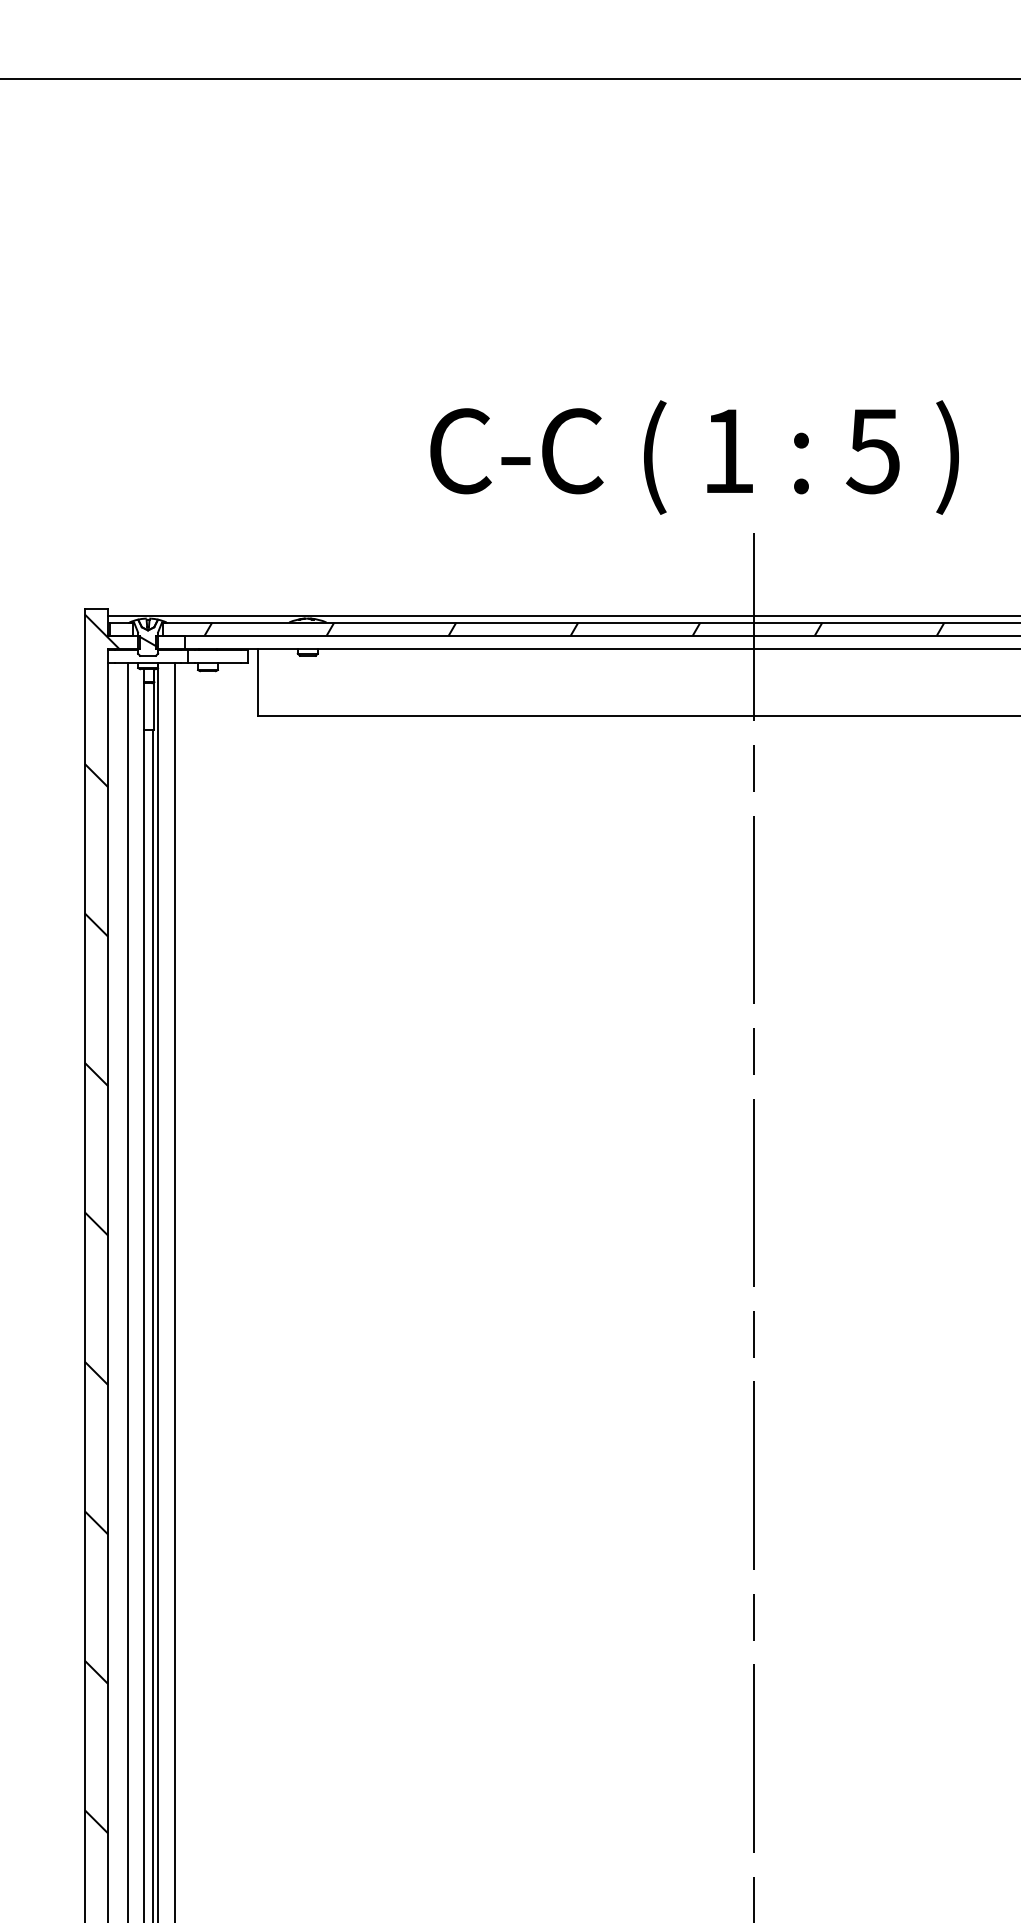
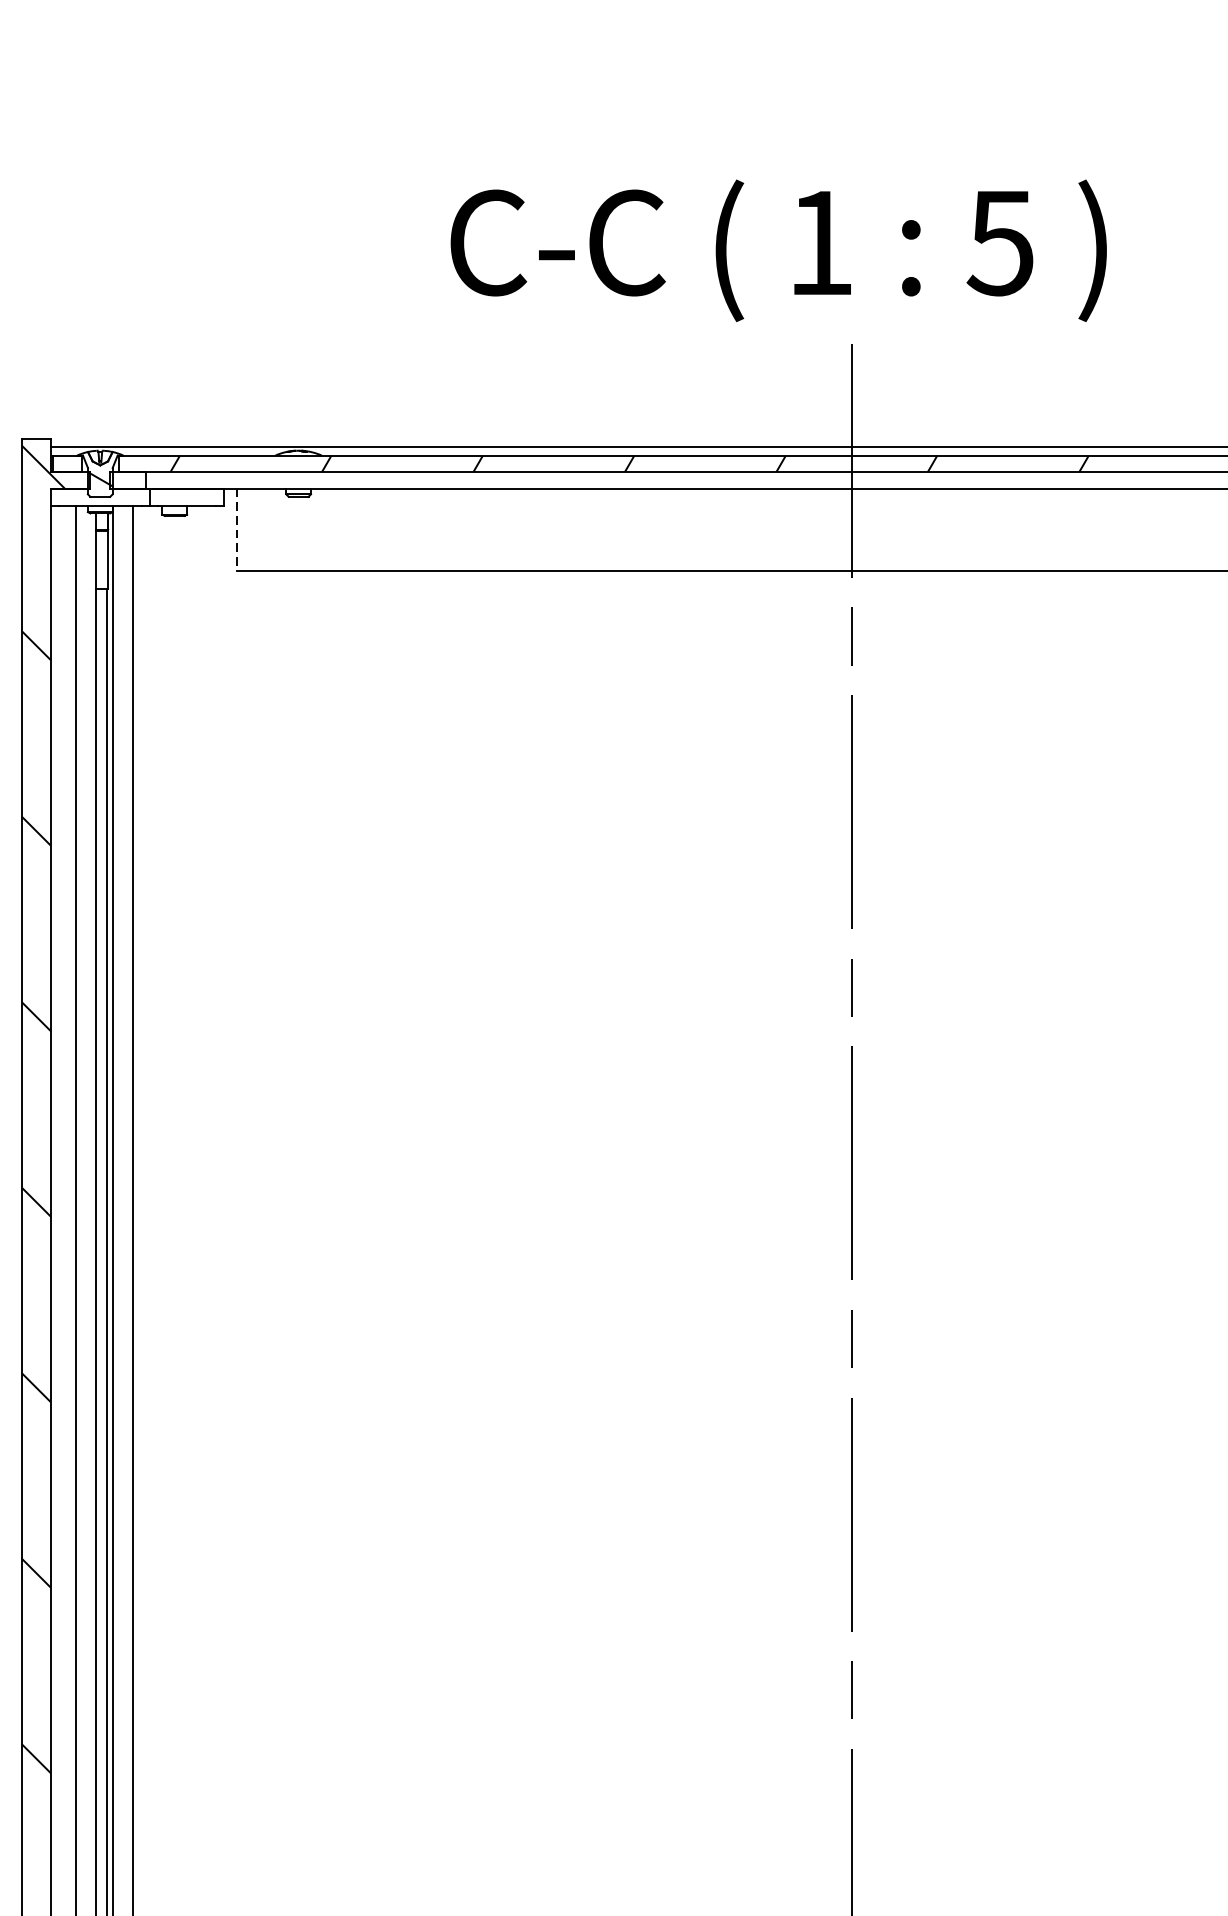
line: (257, 682) -> (236, 530), solid -> dashed

